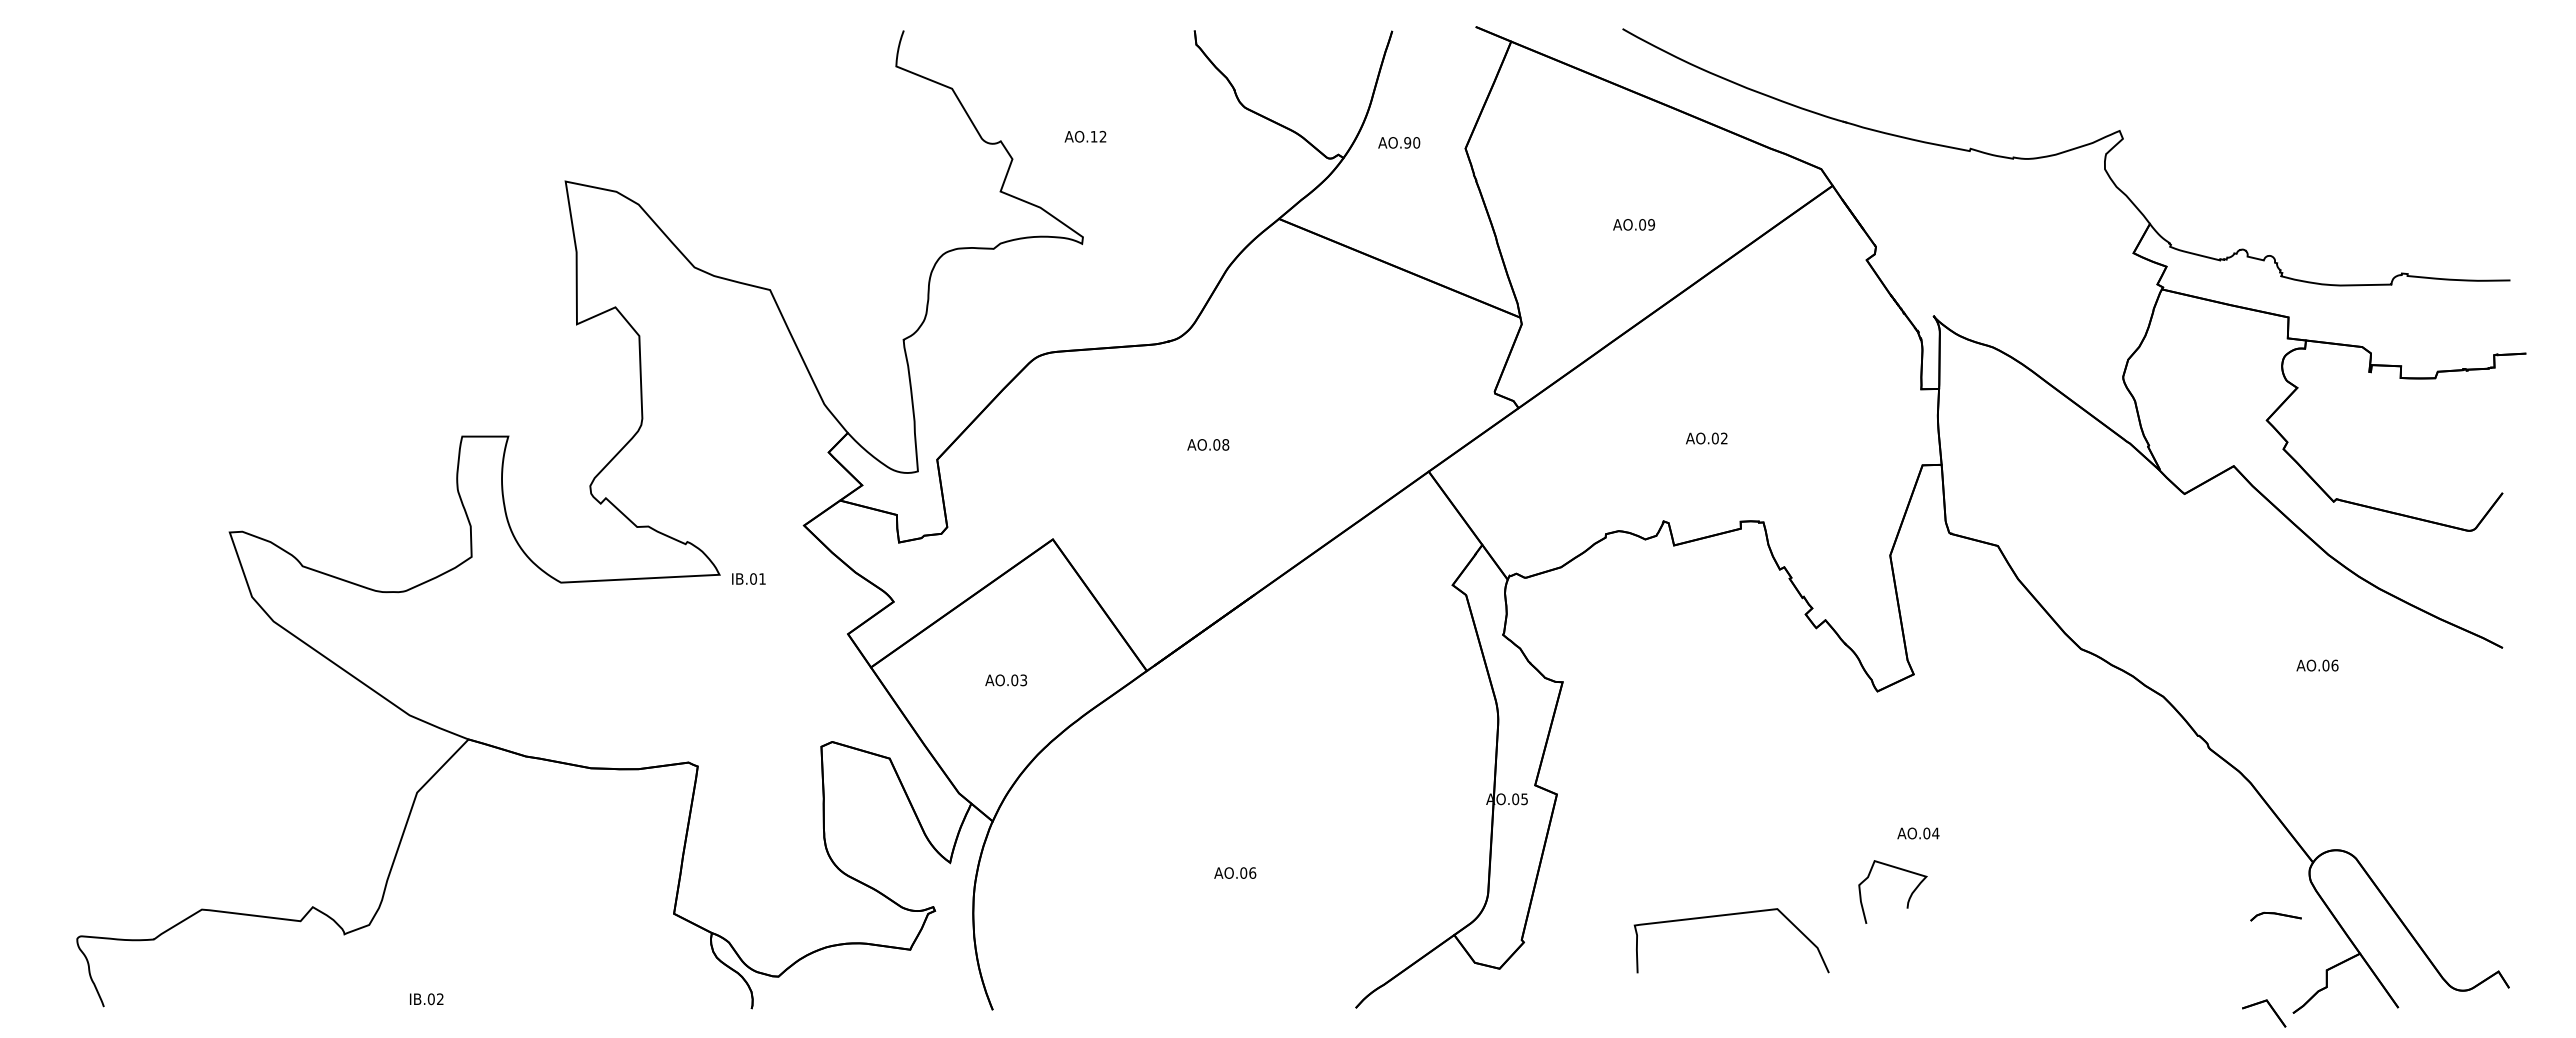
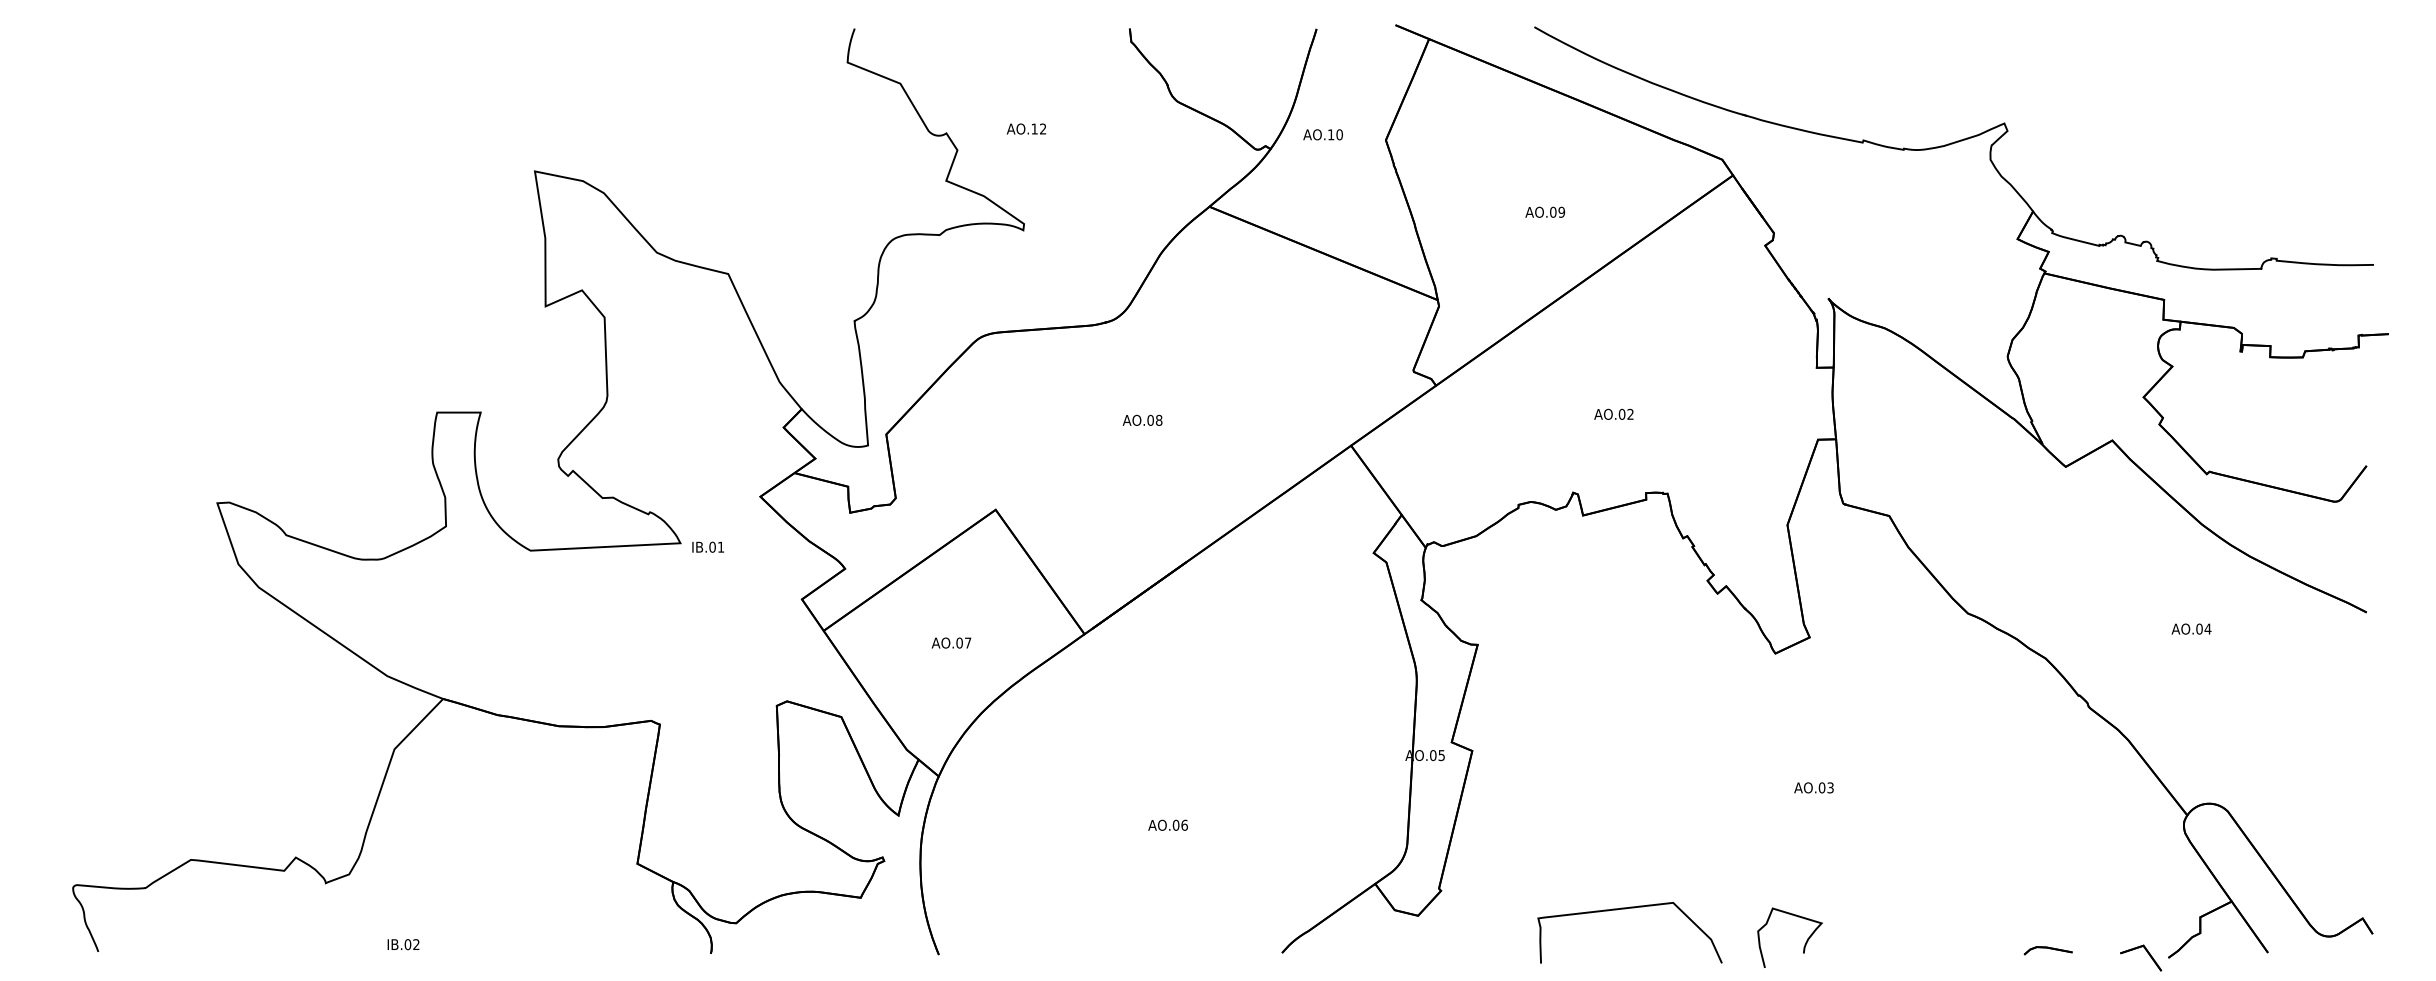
text: (1407, 142) -> (1330, 134), AO.90 -> AO.10
text: (2334, 665) -> (2207, 629), AO.06 -> AO.04
text: (1023, 680) -> (967, 643), AO.03 -> AO.07
text: (1935, 833) -> (1830, 787), AO.04 -> AO.03
curve: (1908, 898) -> (1804, 943), moved
curve: (1731, 915) -> (1629, 908), moved
part: (2275, 916) -> (2047, 950), moved

